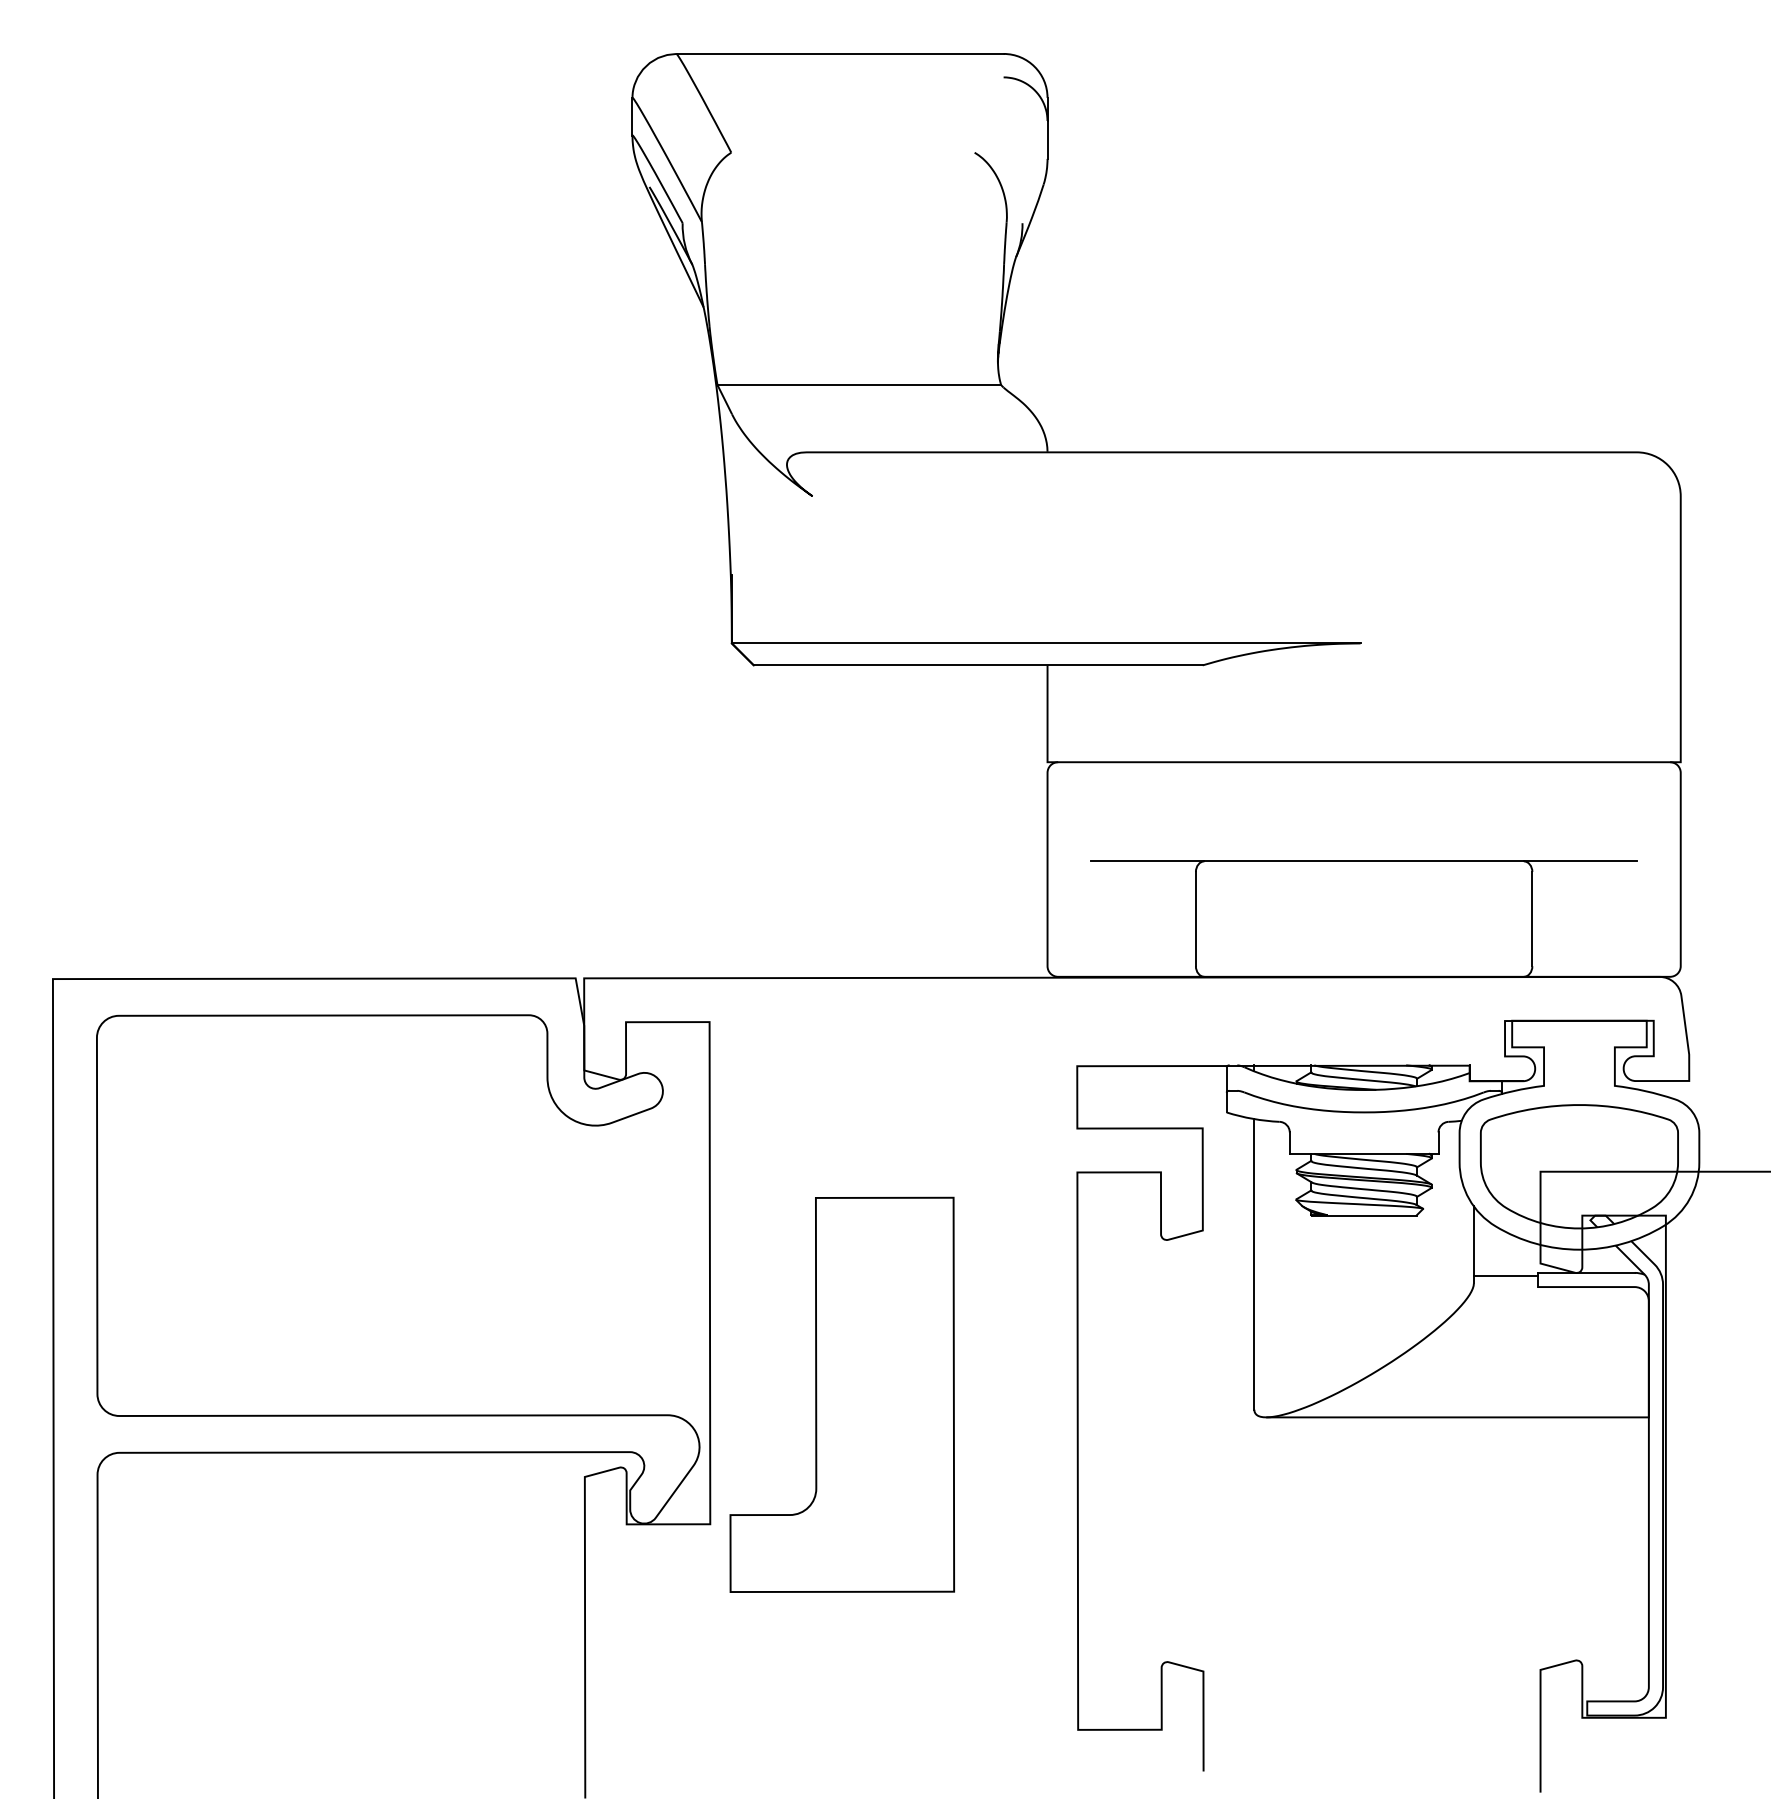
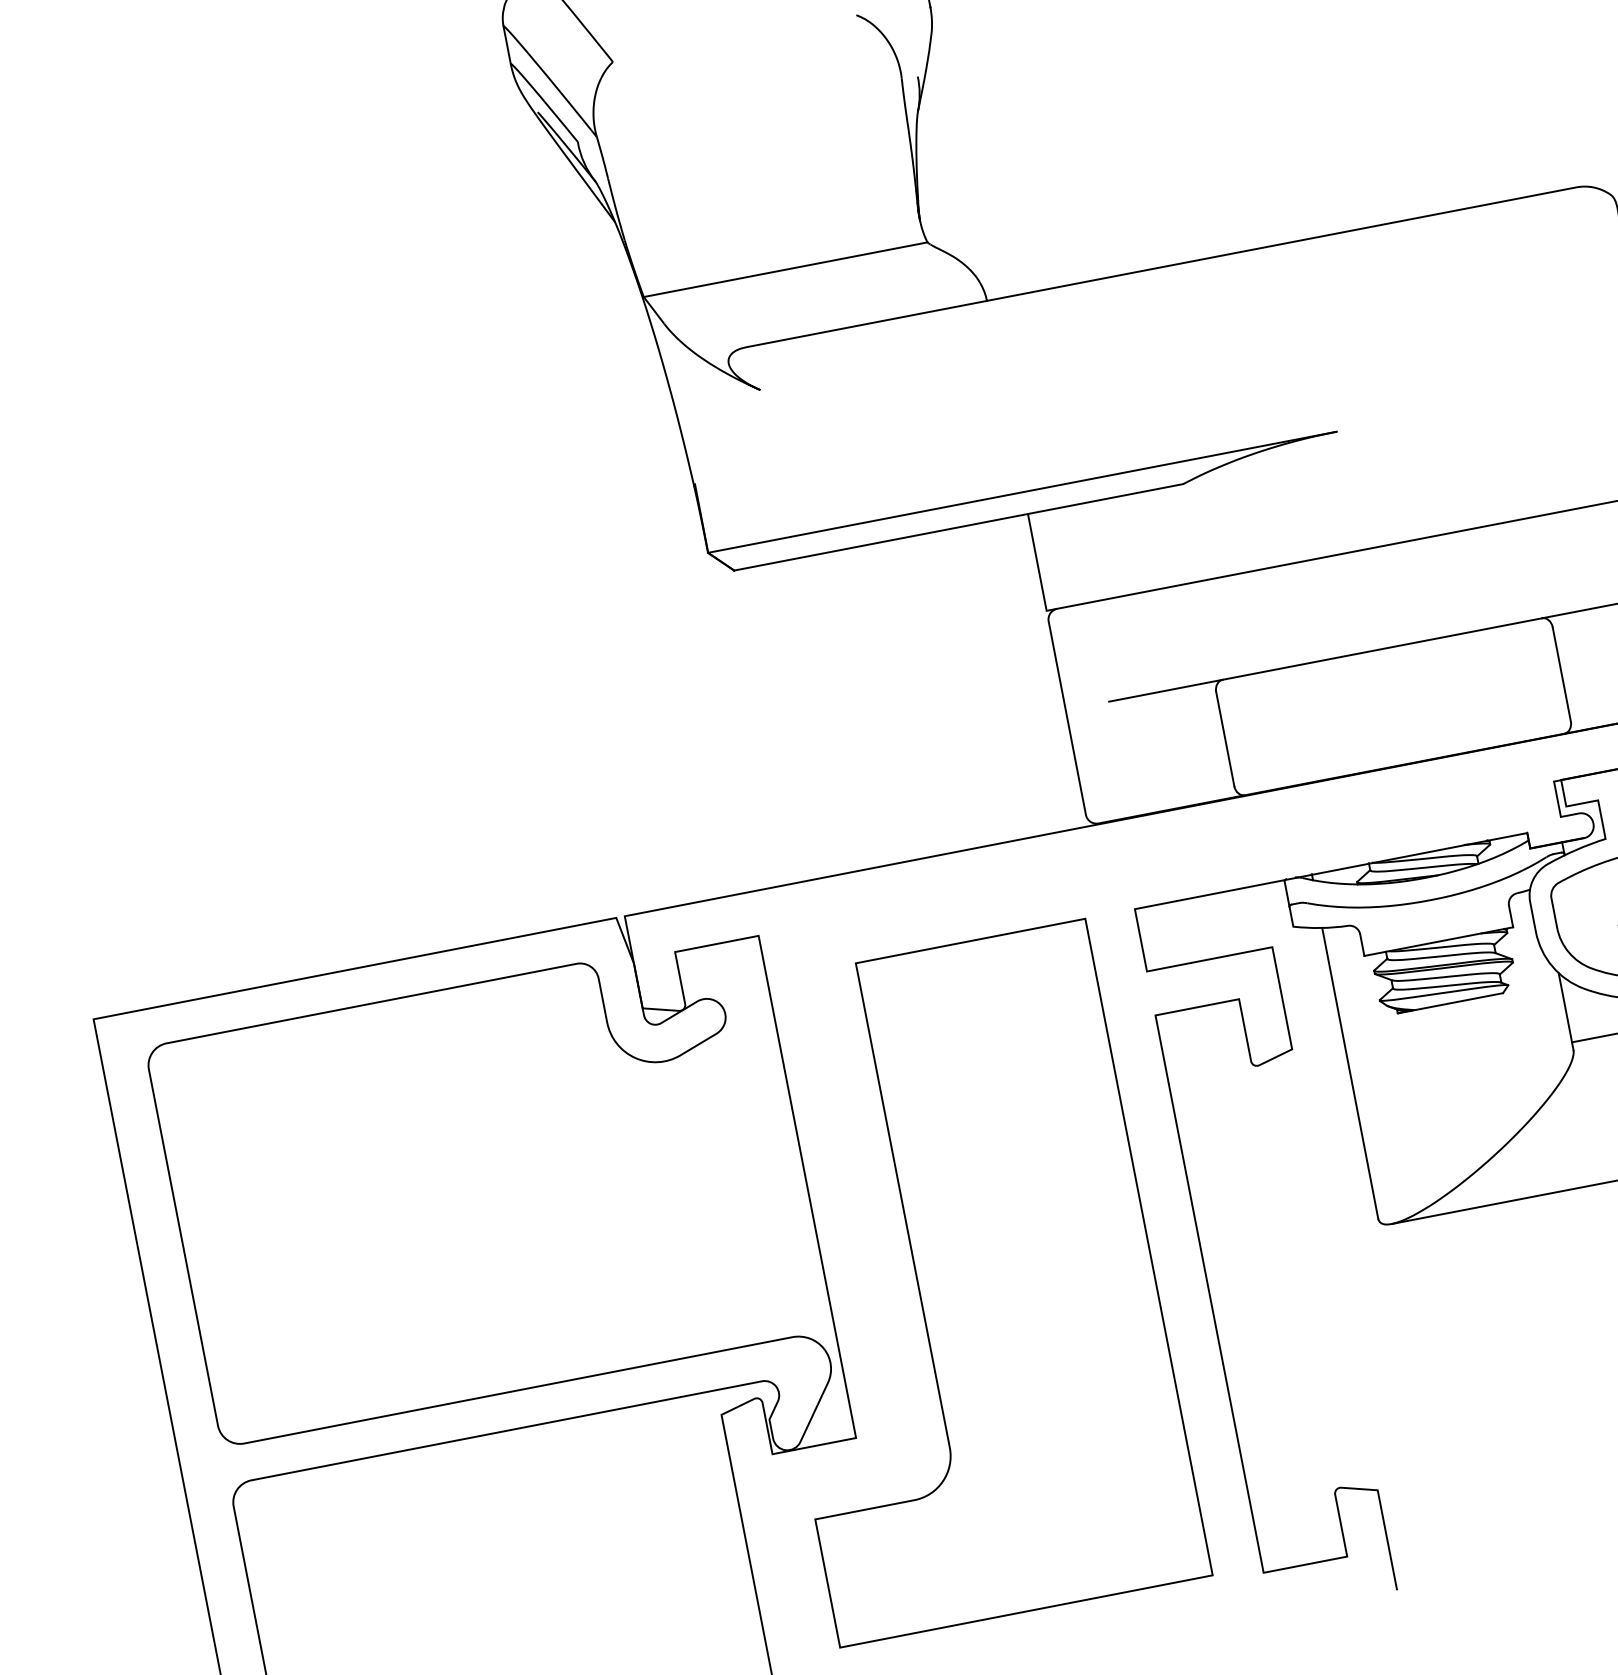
part: (842, 1394) -> (963, 1282), size x1.67

